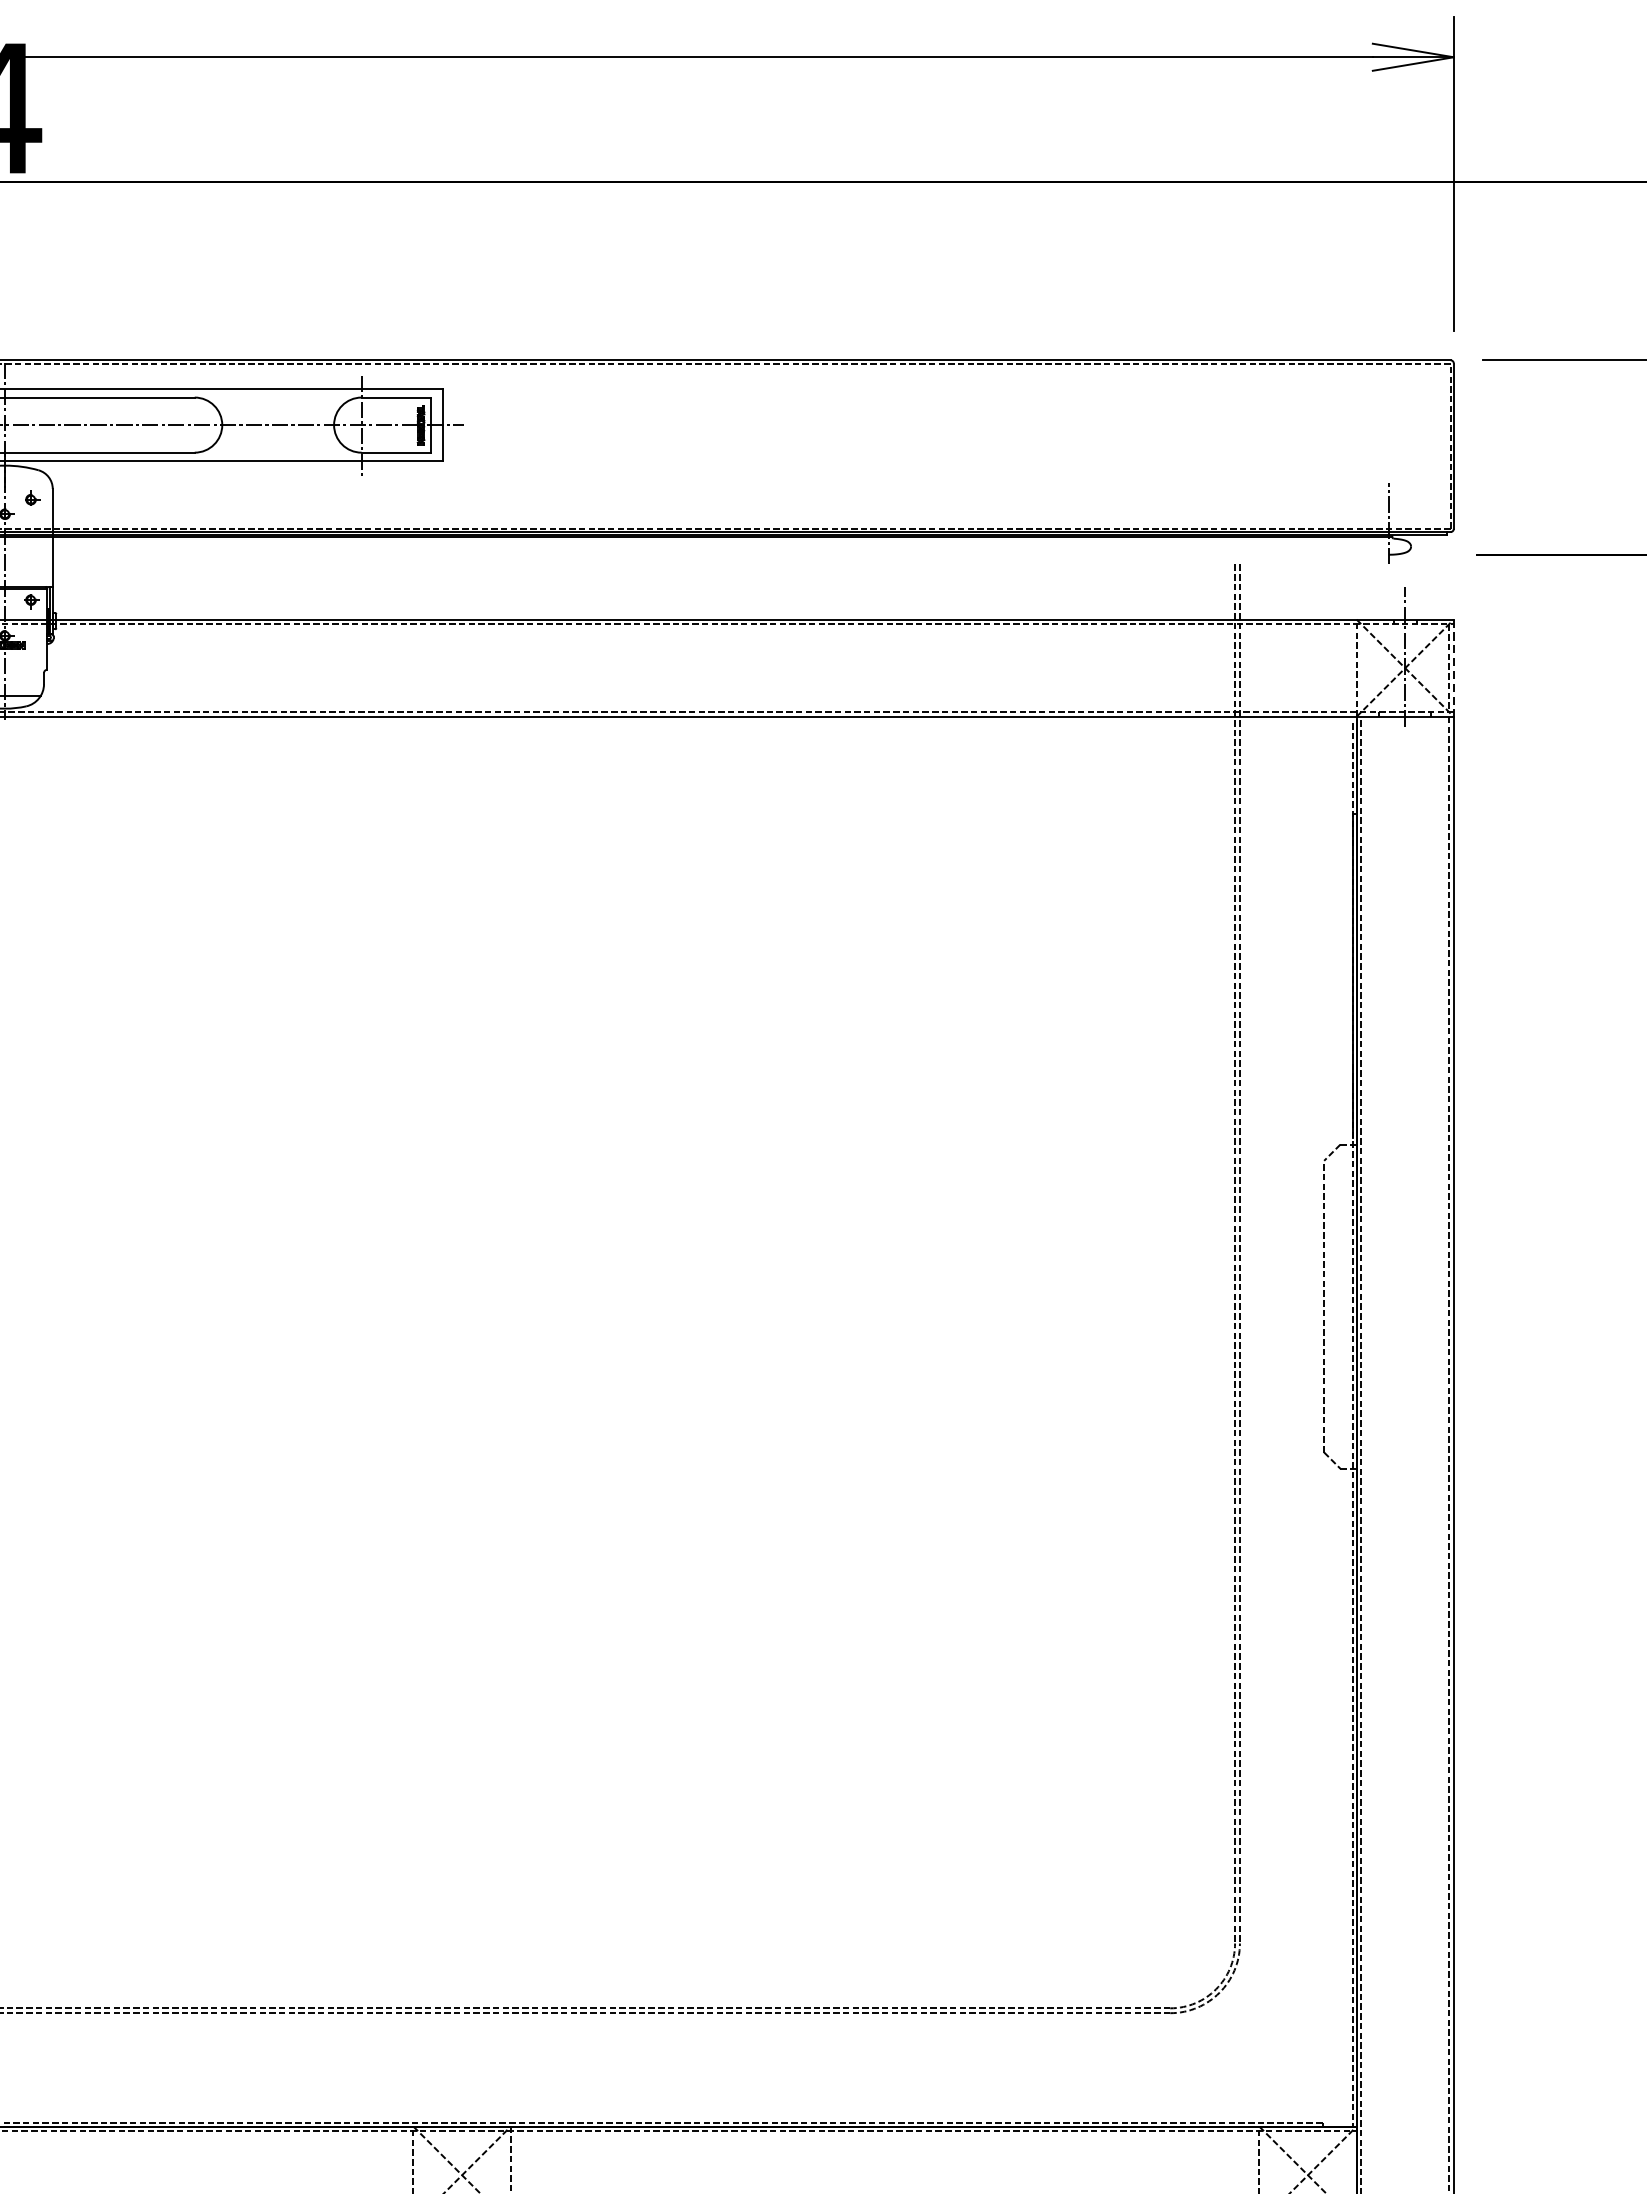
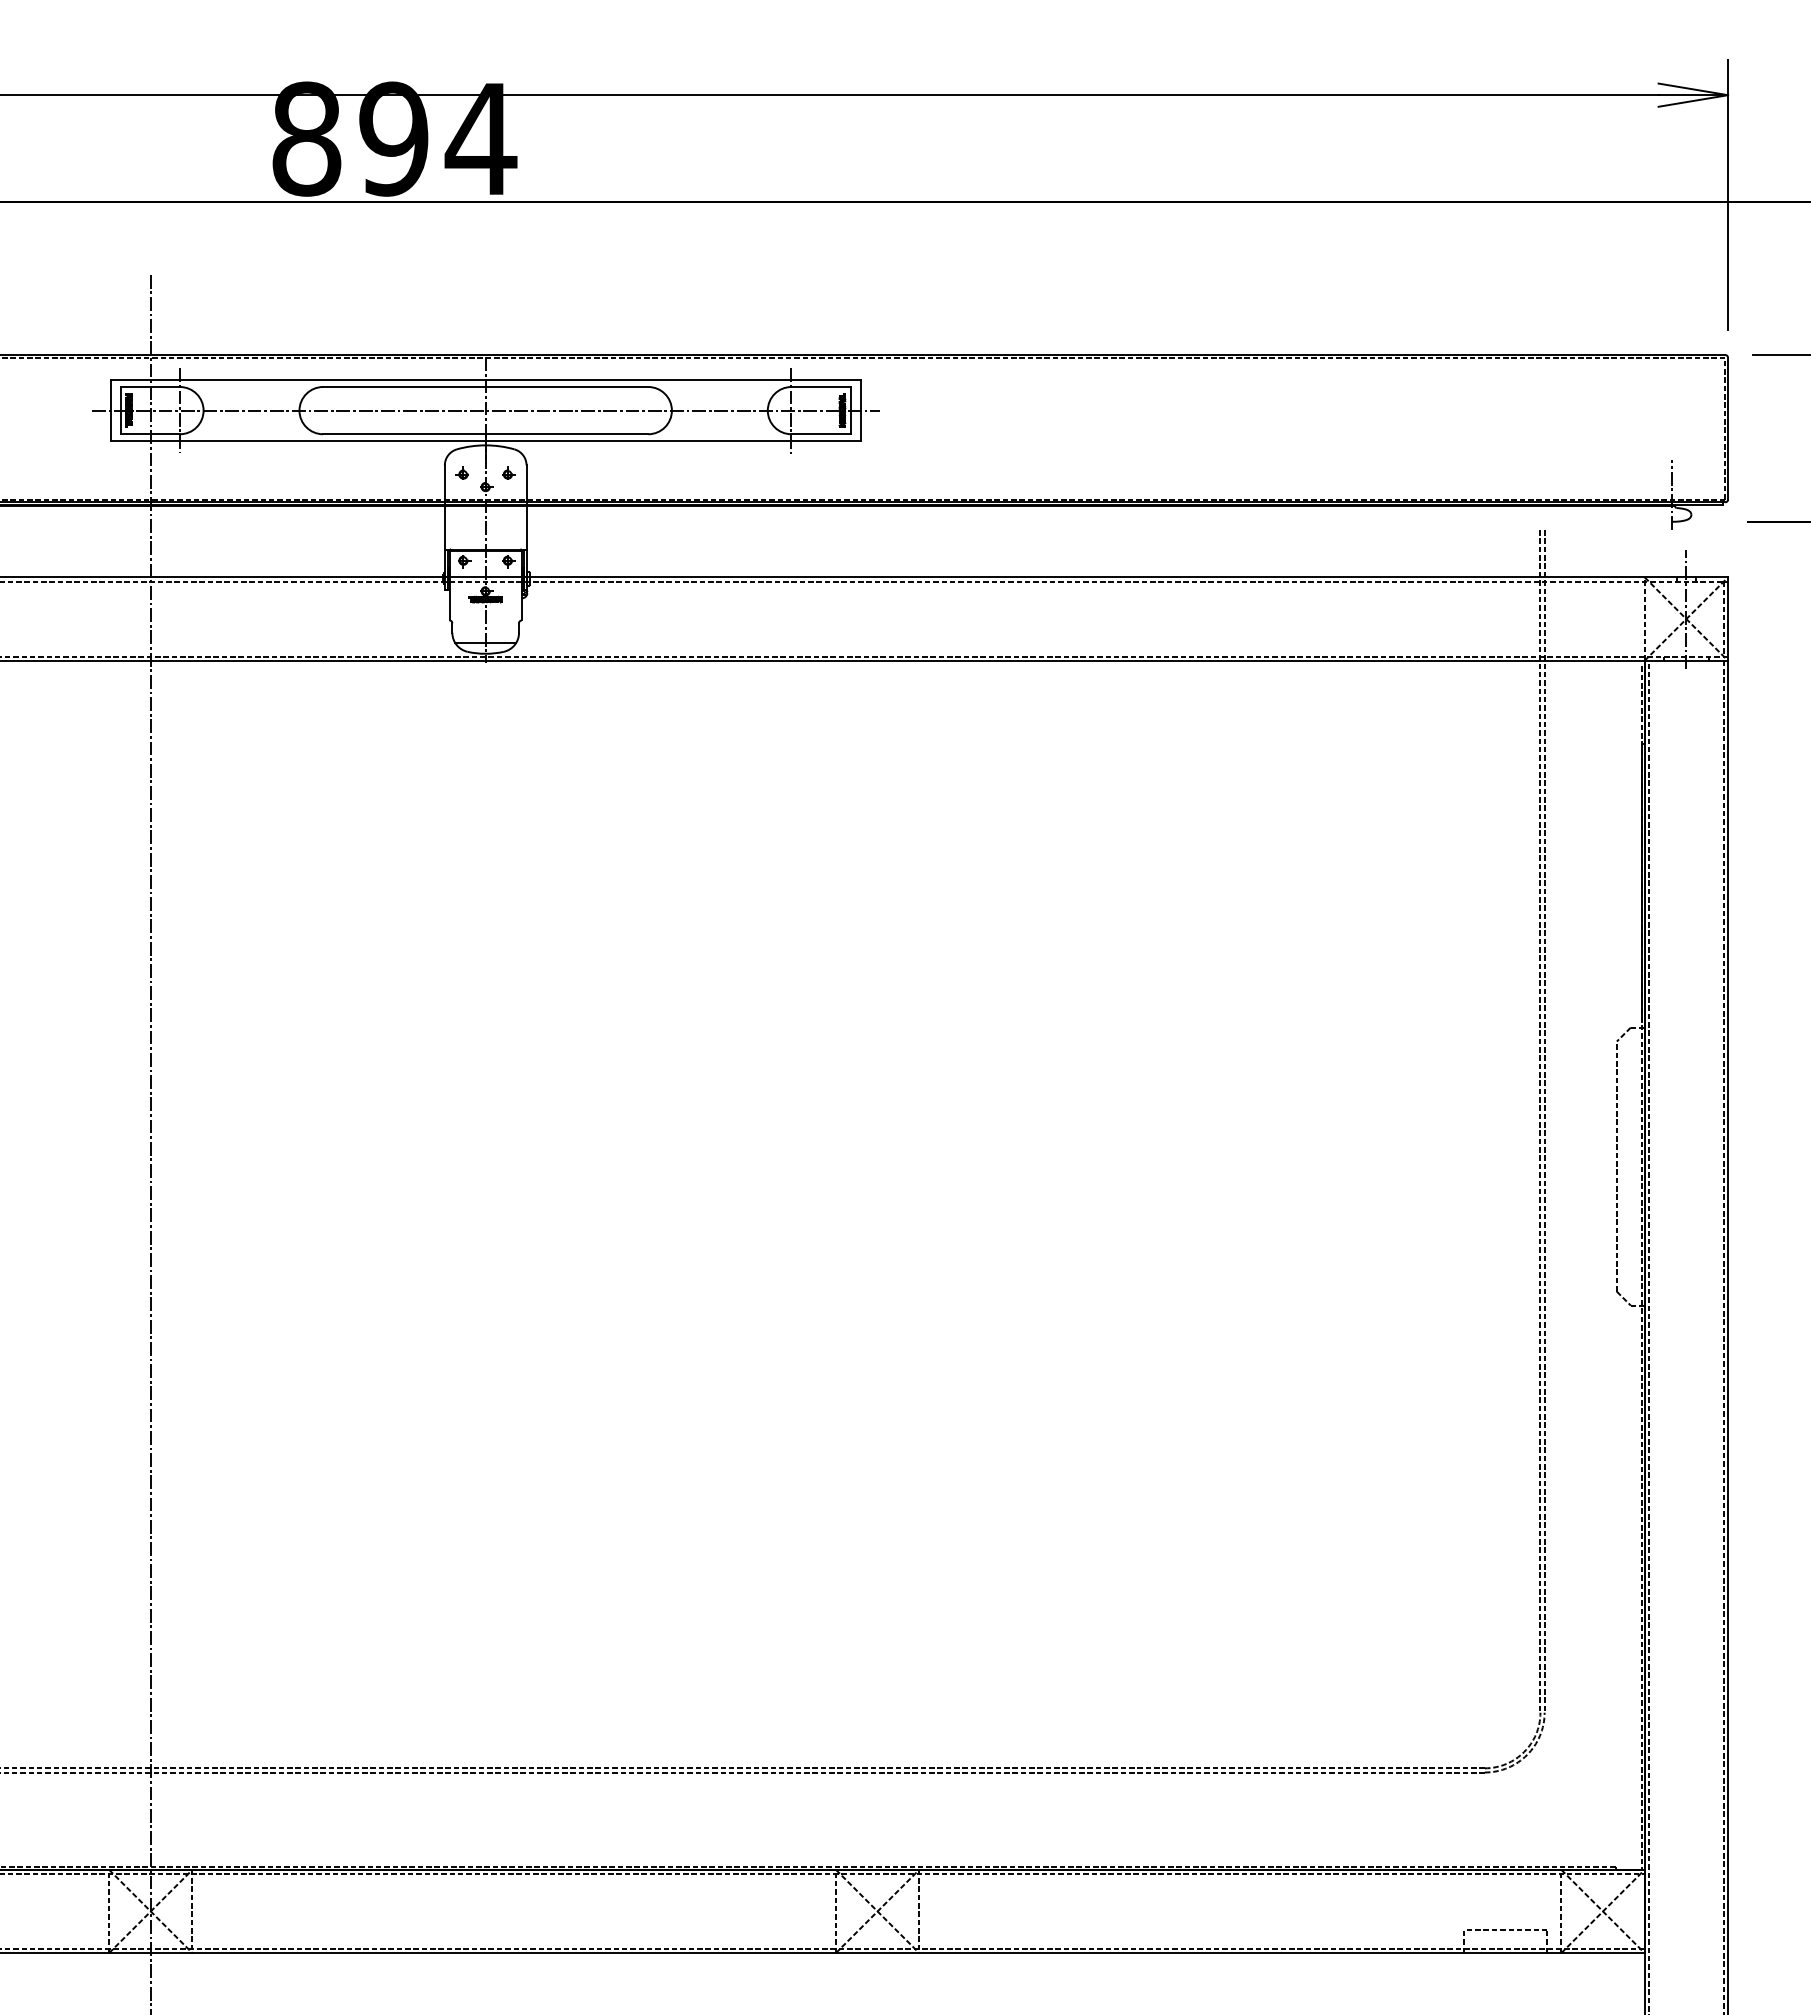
line: (1454, 668) -> (1728, 619), dashed -> solid

